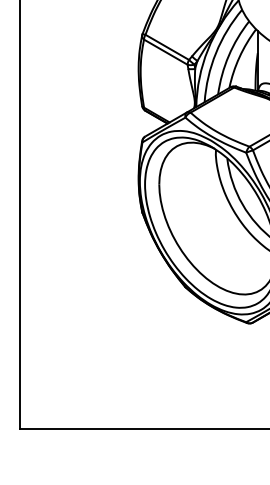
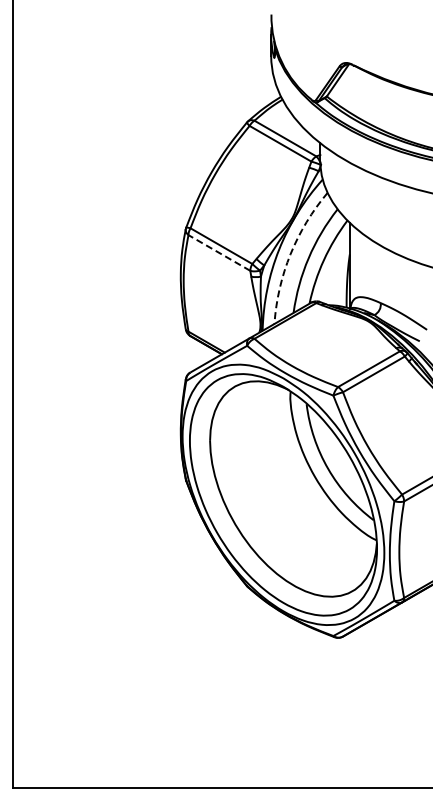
line: (165, 51) -> (219, 252), solid -> dashed
arc: (215, 53) -> (290, 254), solid -> dashed

